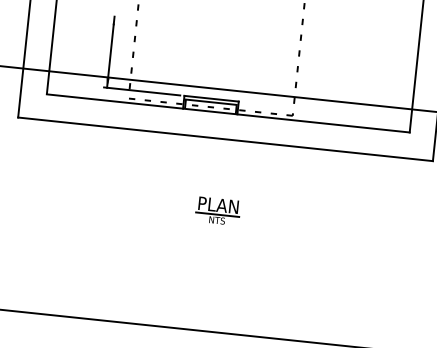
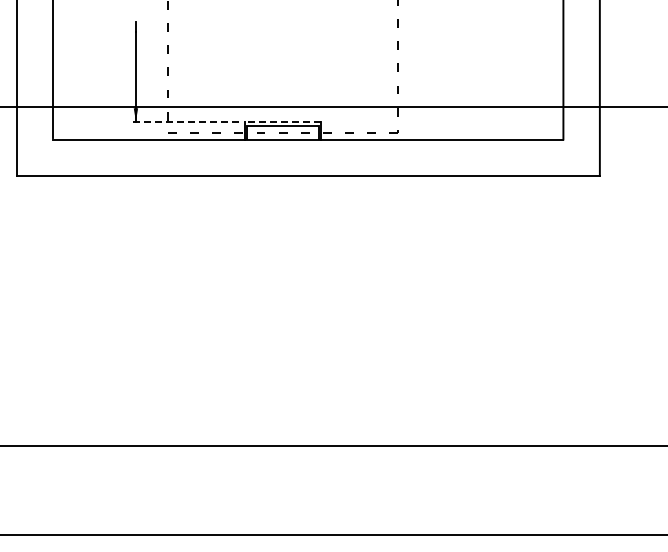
line: (142, 91) -> (185, 121), solid -> dashed
line: (211, 98) -> (282, 121), solid -> dashed
part: (218, 210) -> (308, 276), removed

